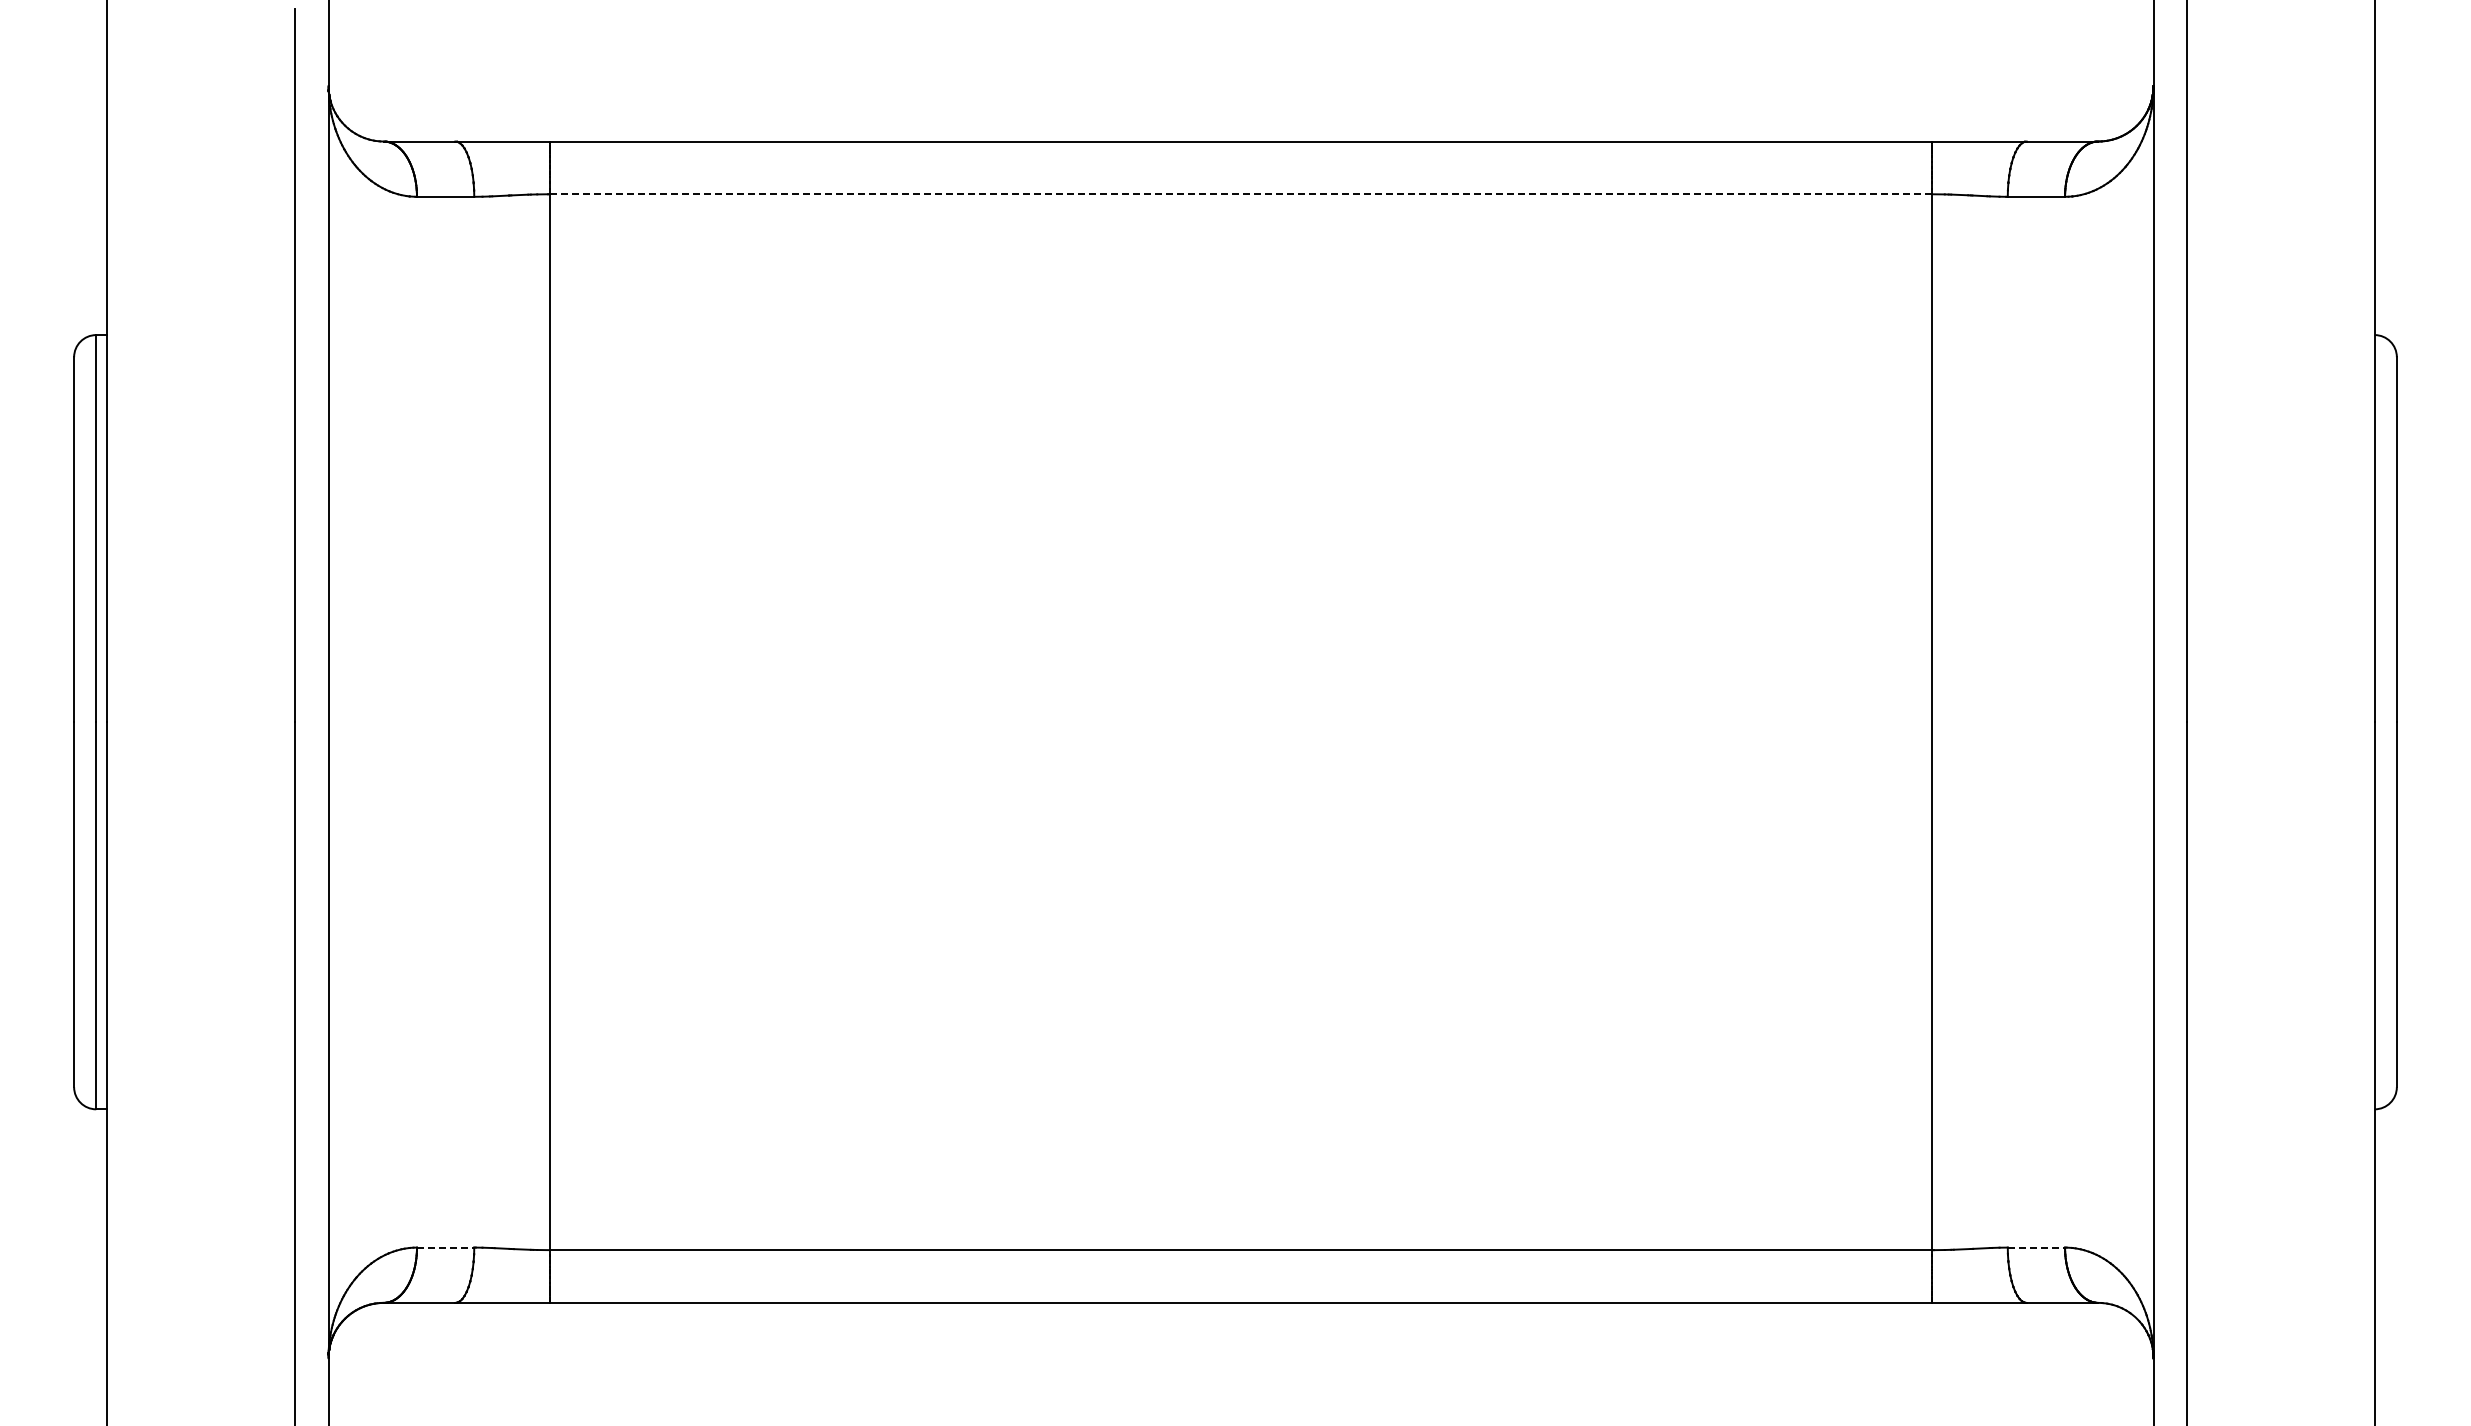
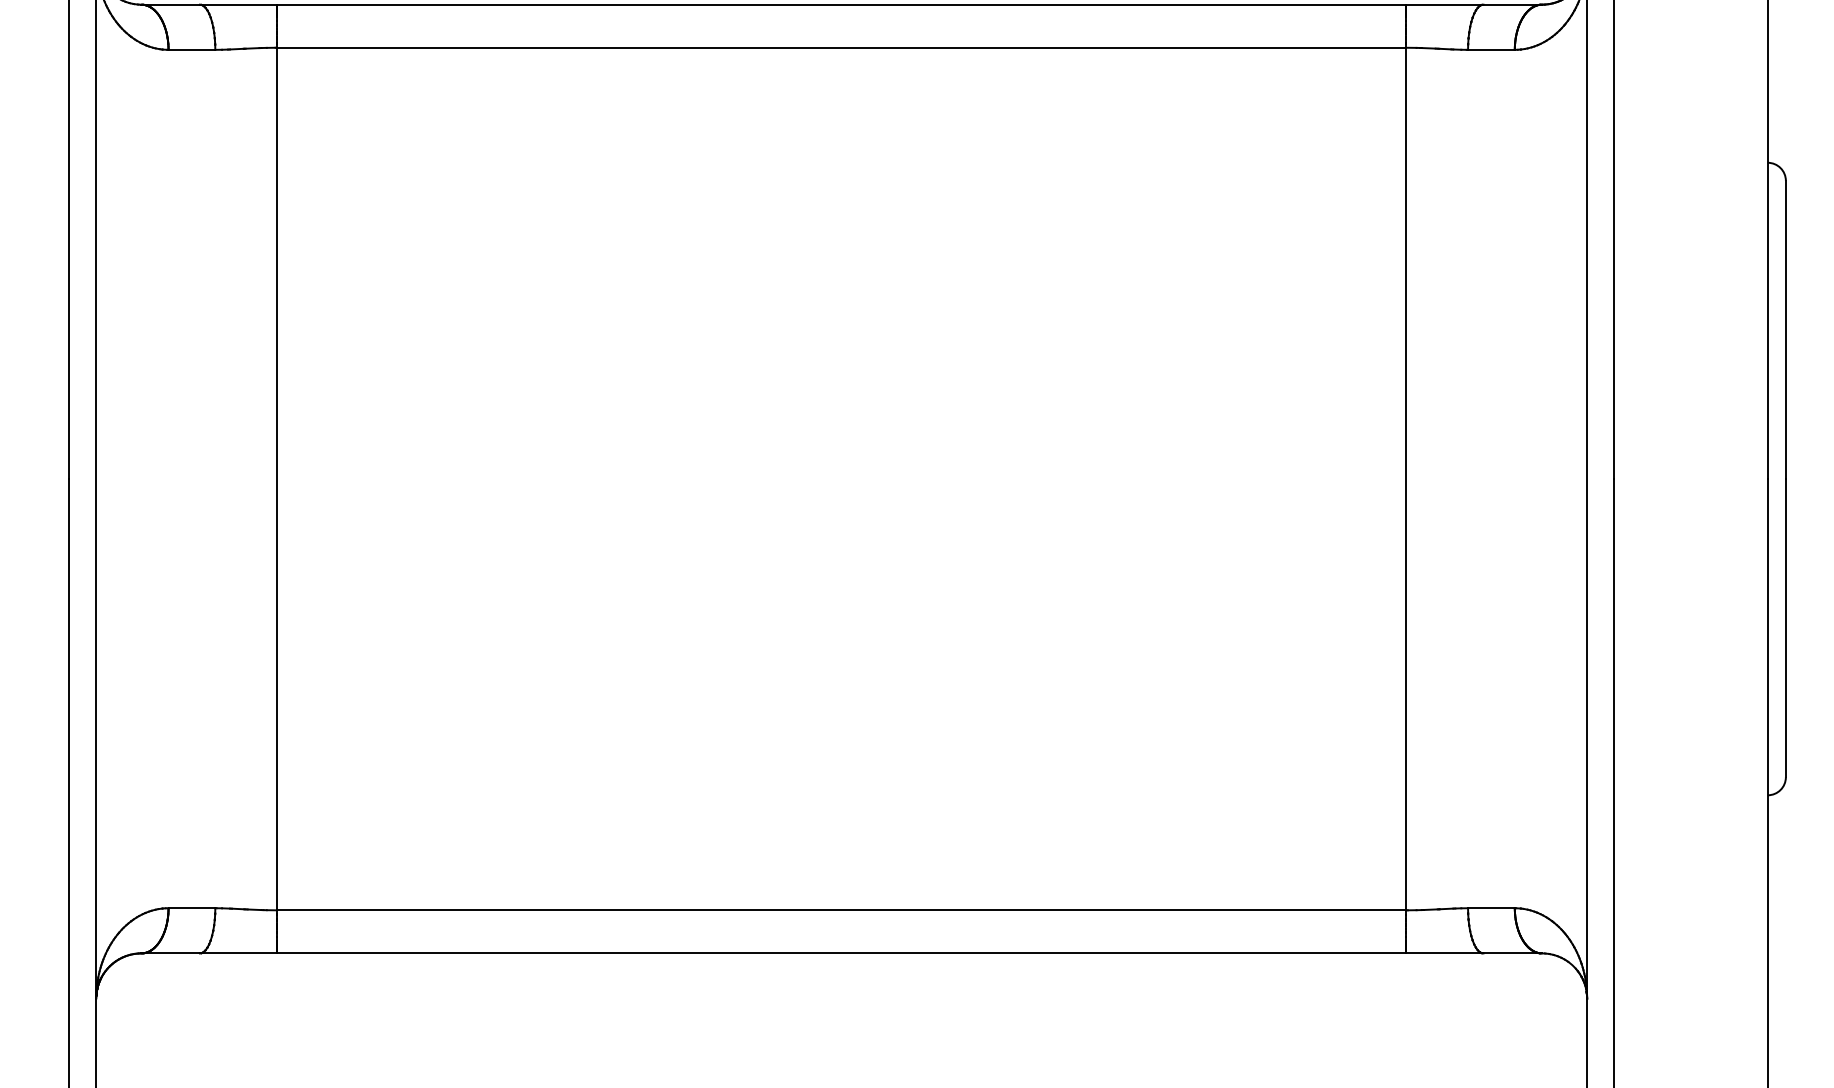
line: (1240, 194) -> (841, 47), dashed -> solid
line: (445, 1247) -> (191, 908), dashed -> solid
line: (2036, 1247) -> (1491, 908), dashed -> solid

